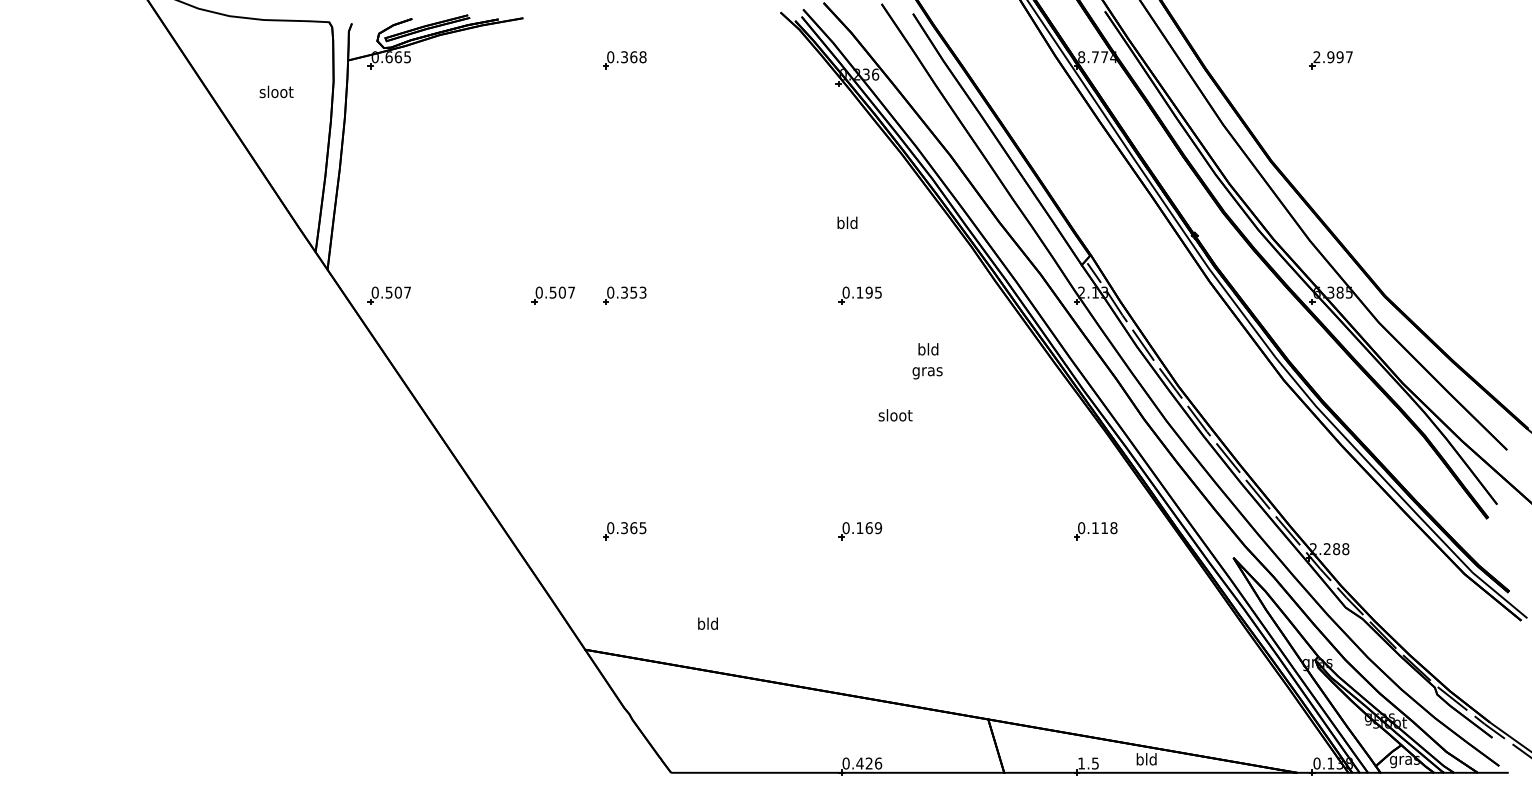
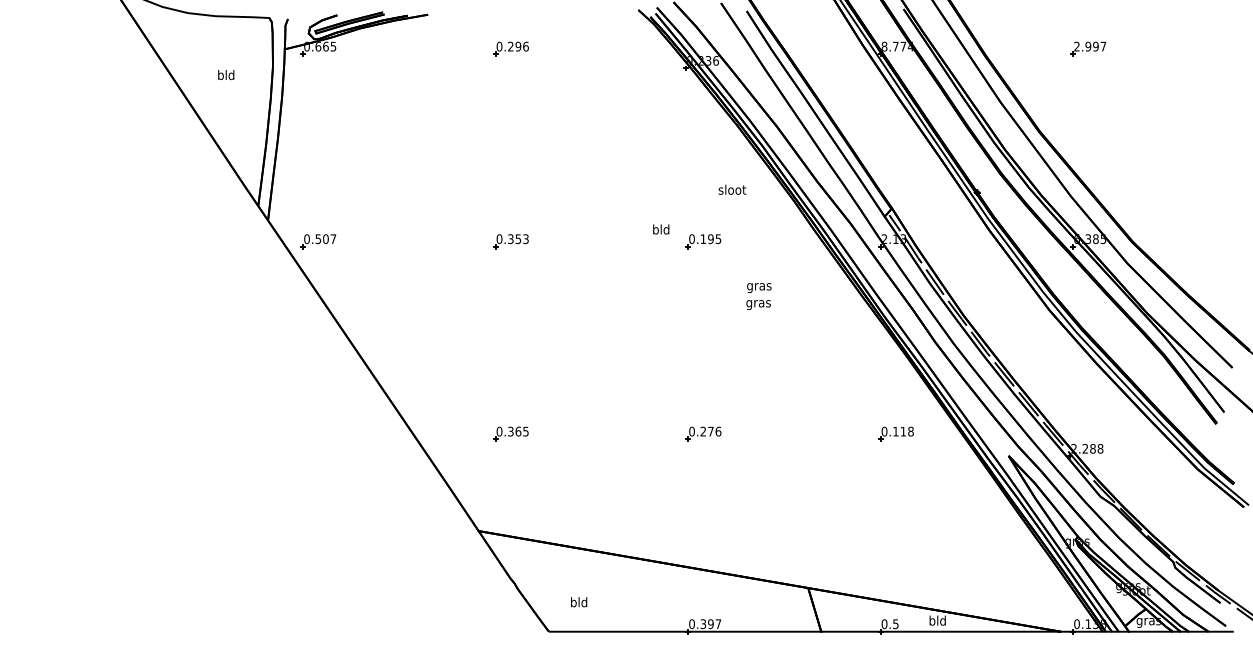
text: (633, 57) -> (518, 46), 0.368 -> 0.296
text: (276, 91) -> (226, 74), sloot -> bld
text: (847, 222) -> (661, 229), moved
part: (552, 295) -> (451, 241), removed
text: (928, 350) -> (759, 286), bld -> gras
text: (895, 415) -> (732, 189), moved
text: (869, 528) -> (711, 431), 0.169 -> 0.276
text: (707, 623) -> (578, 602), moved
text: (869, 763) -> (711, 624), 0.426 -> 0.397
text: (1081, 763) -> (884, 624), 1.5 -> 0.5

